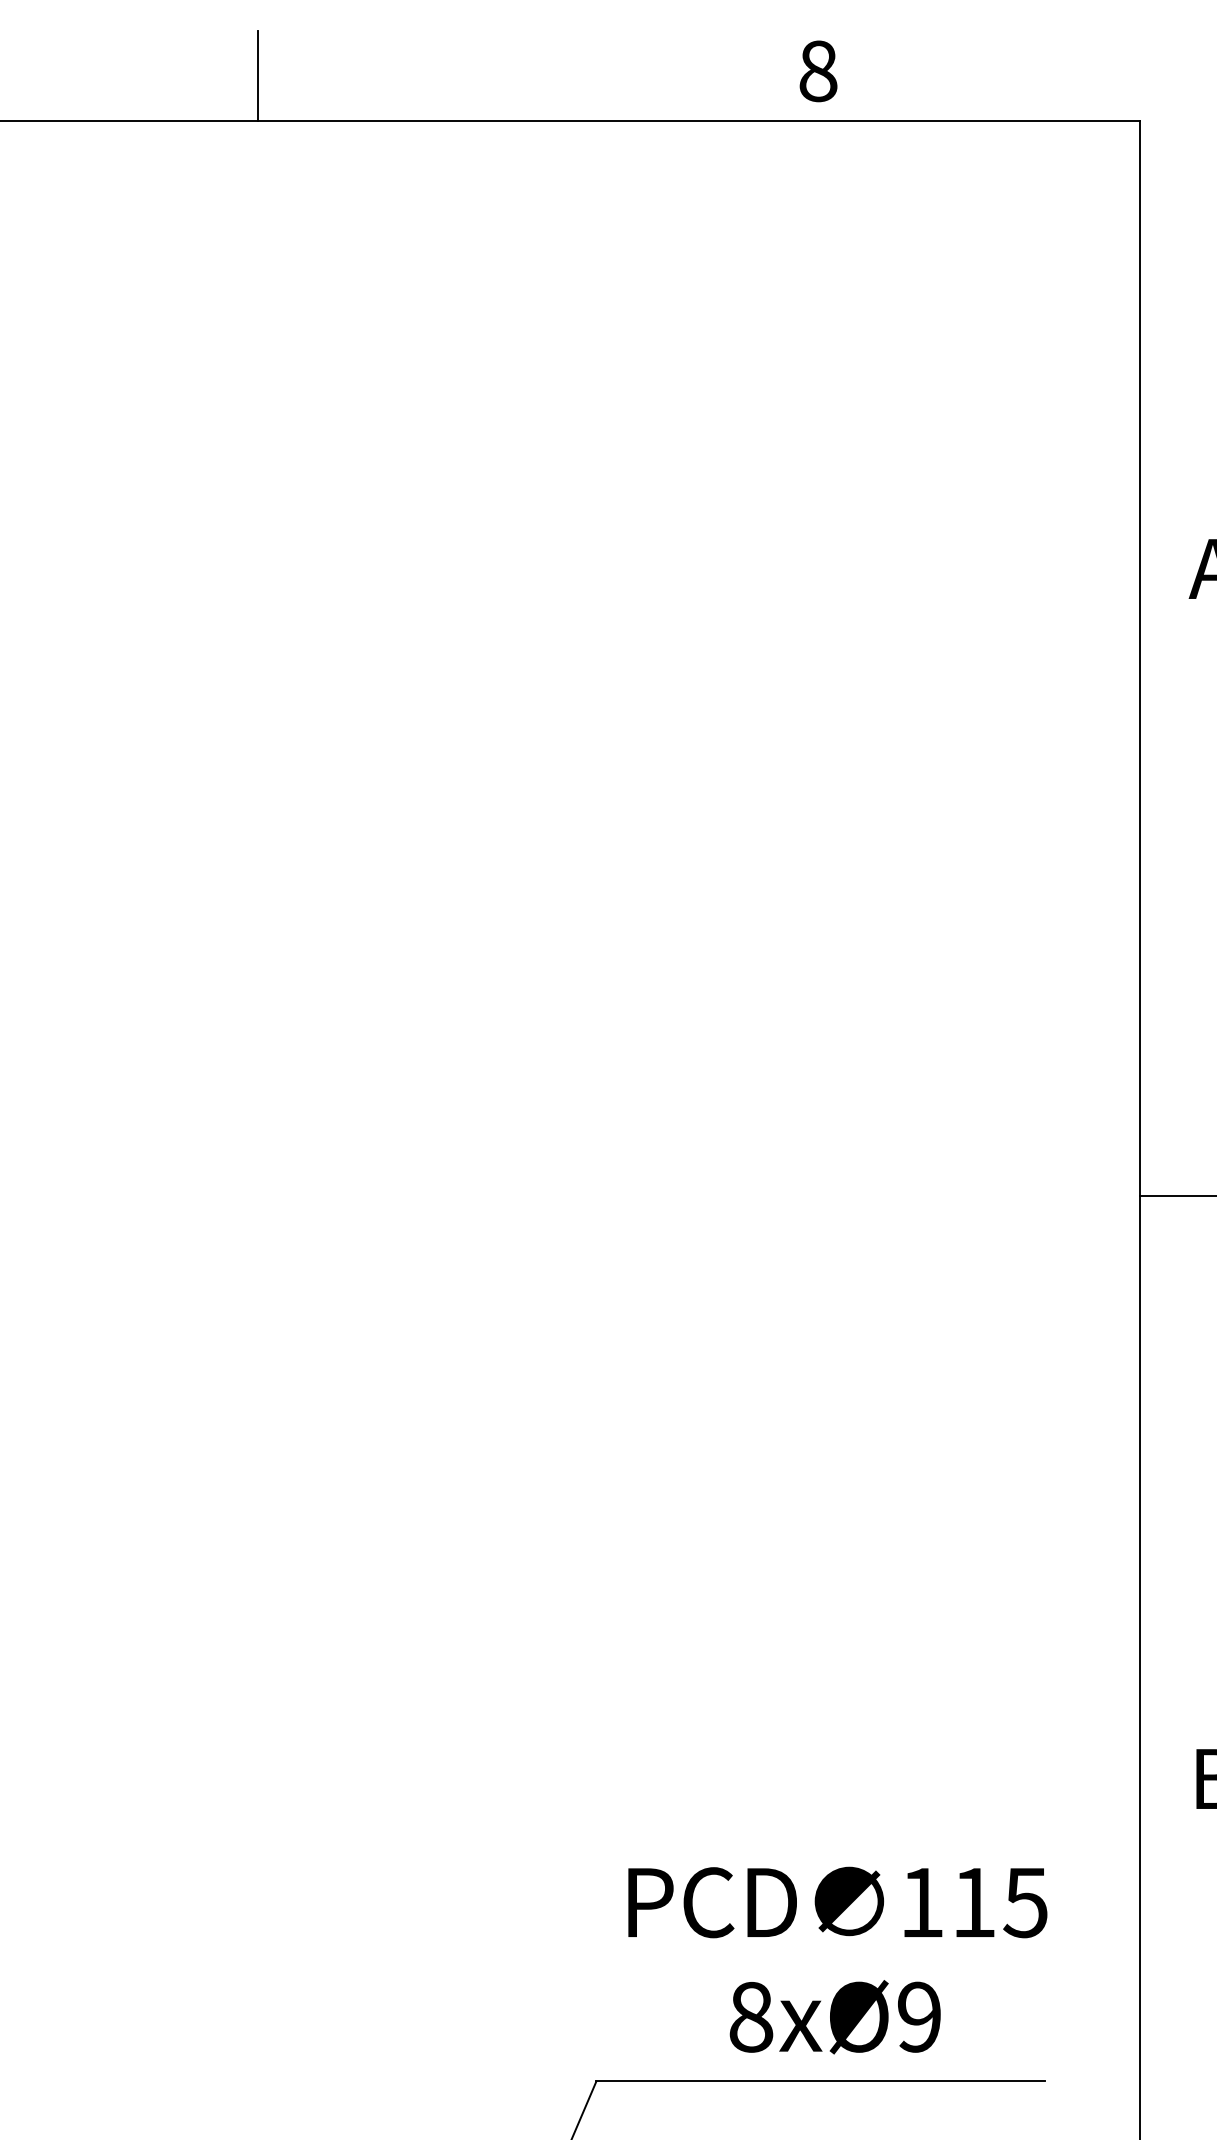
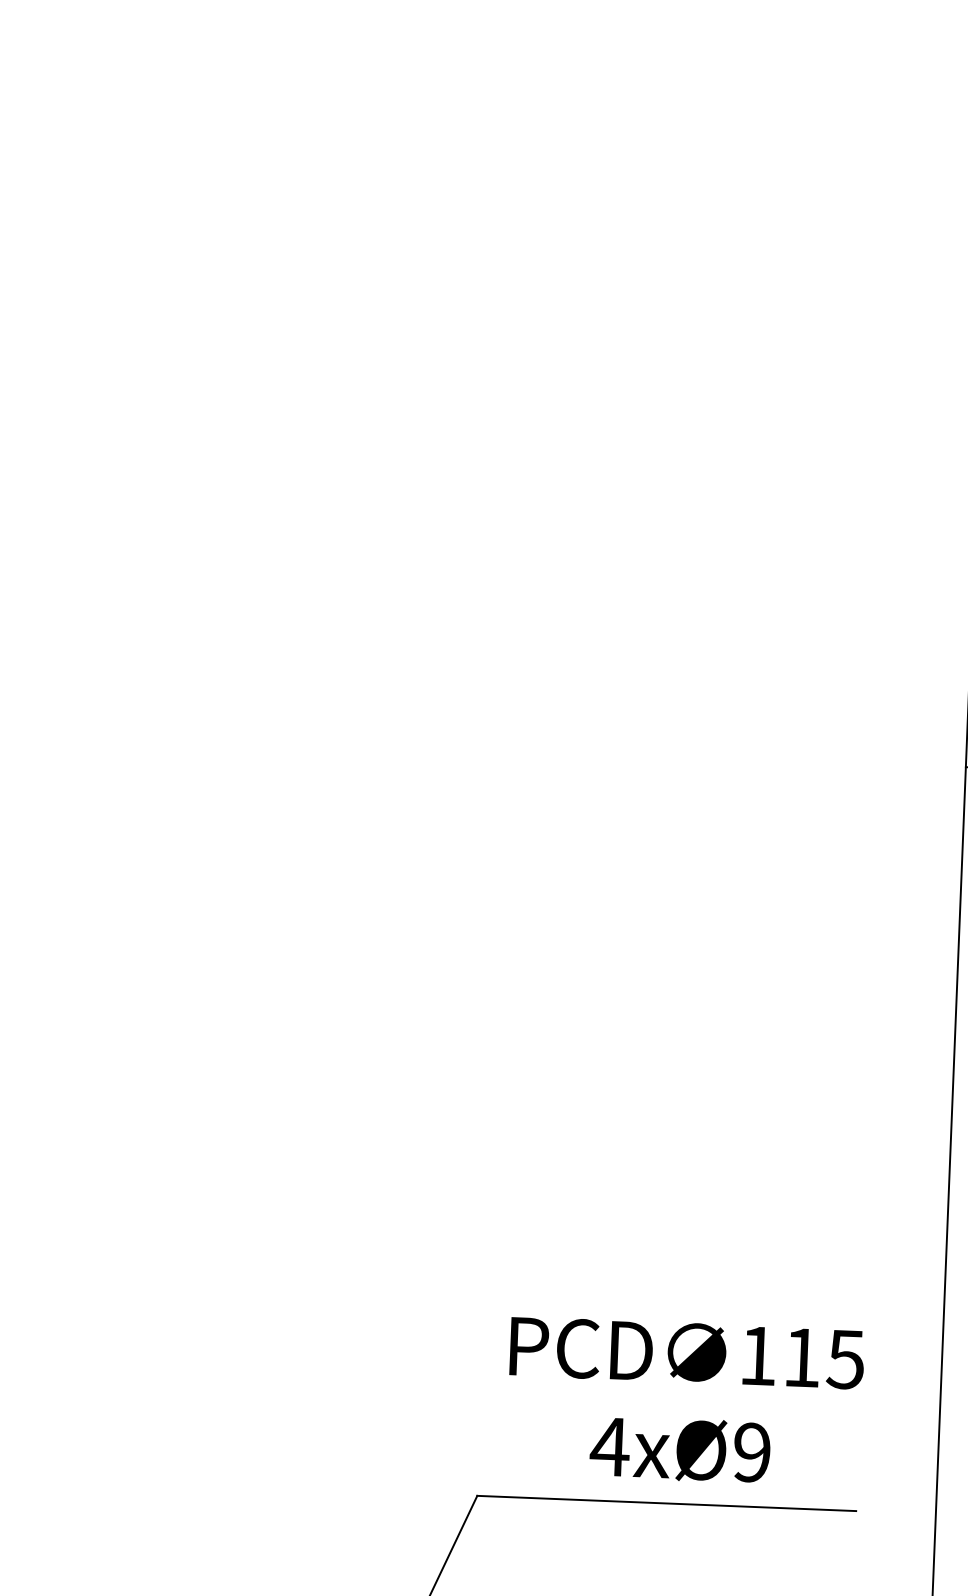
text: (750, 2017) -> (609, 1447), 8xØ9 -> 4xØ9

